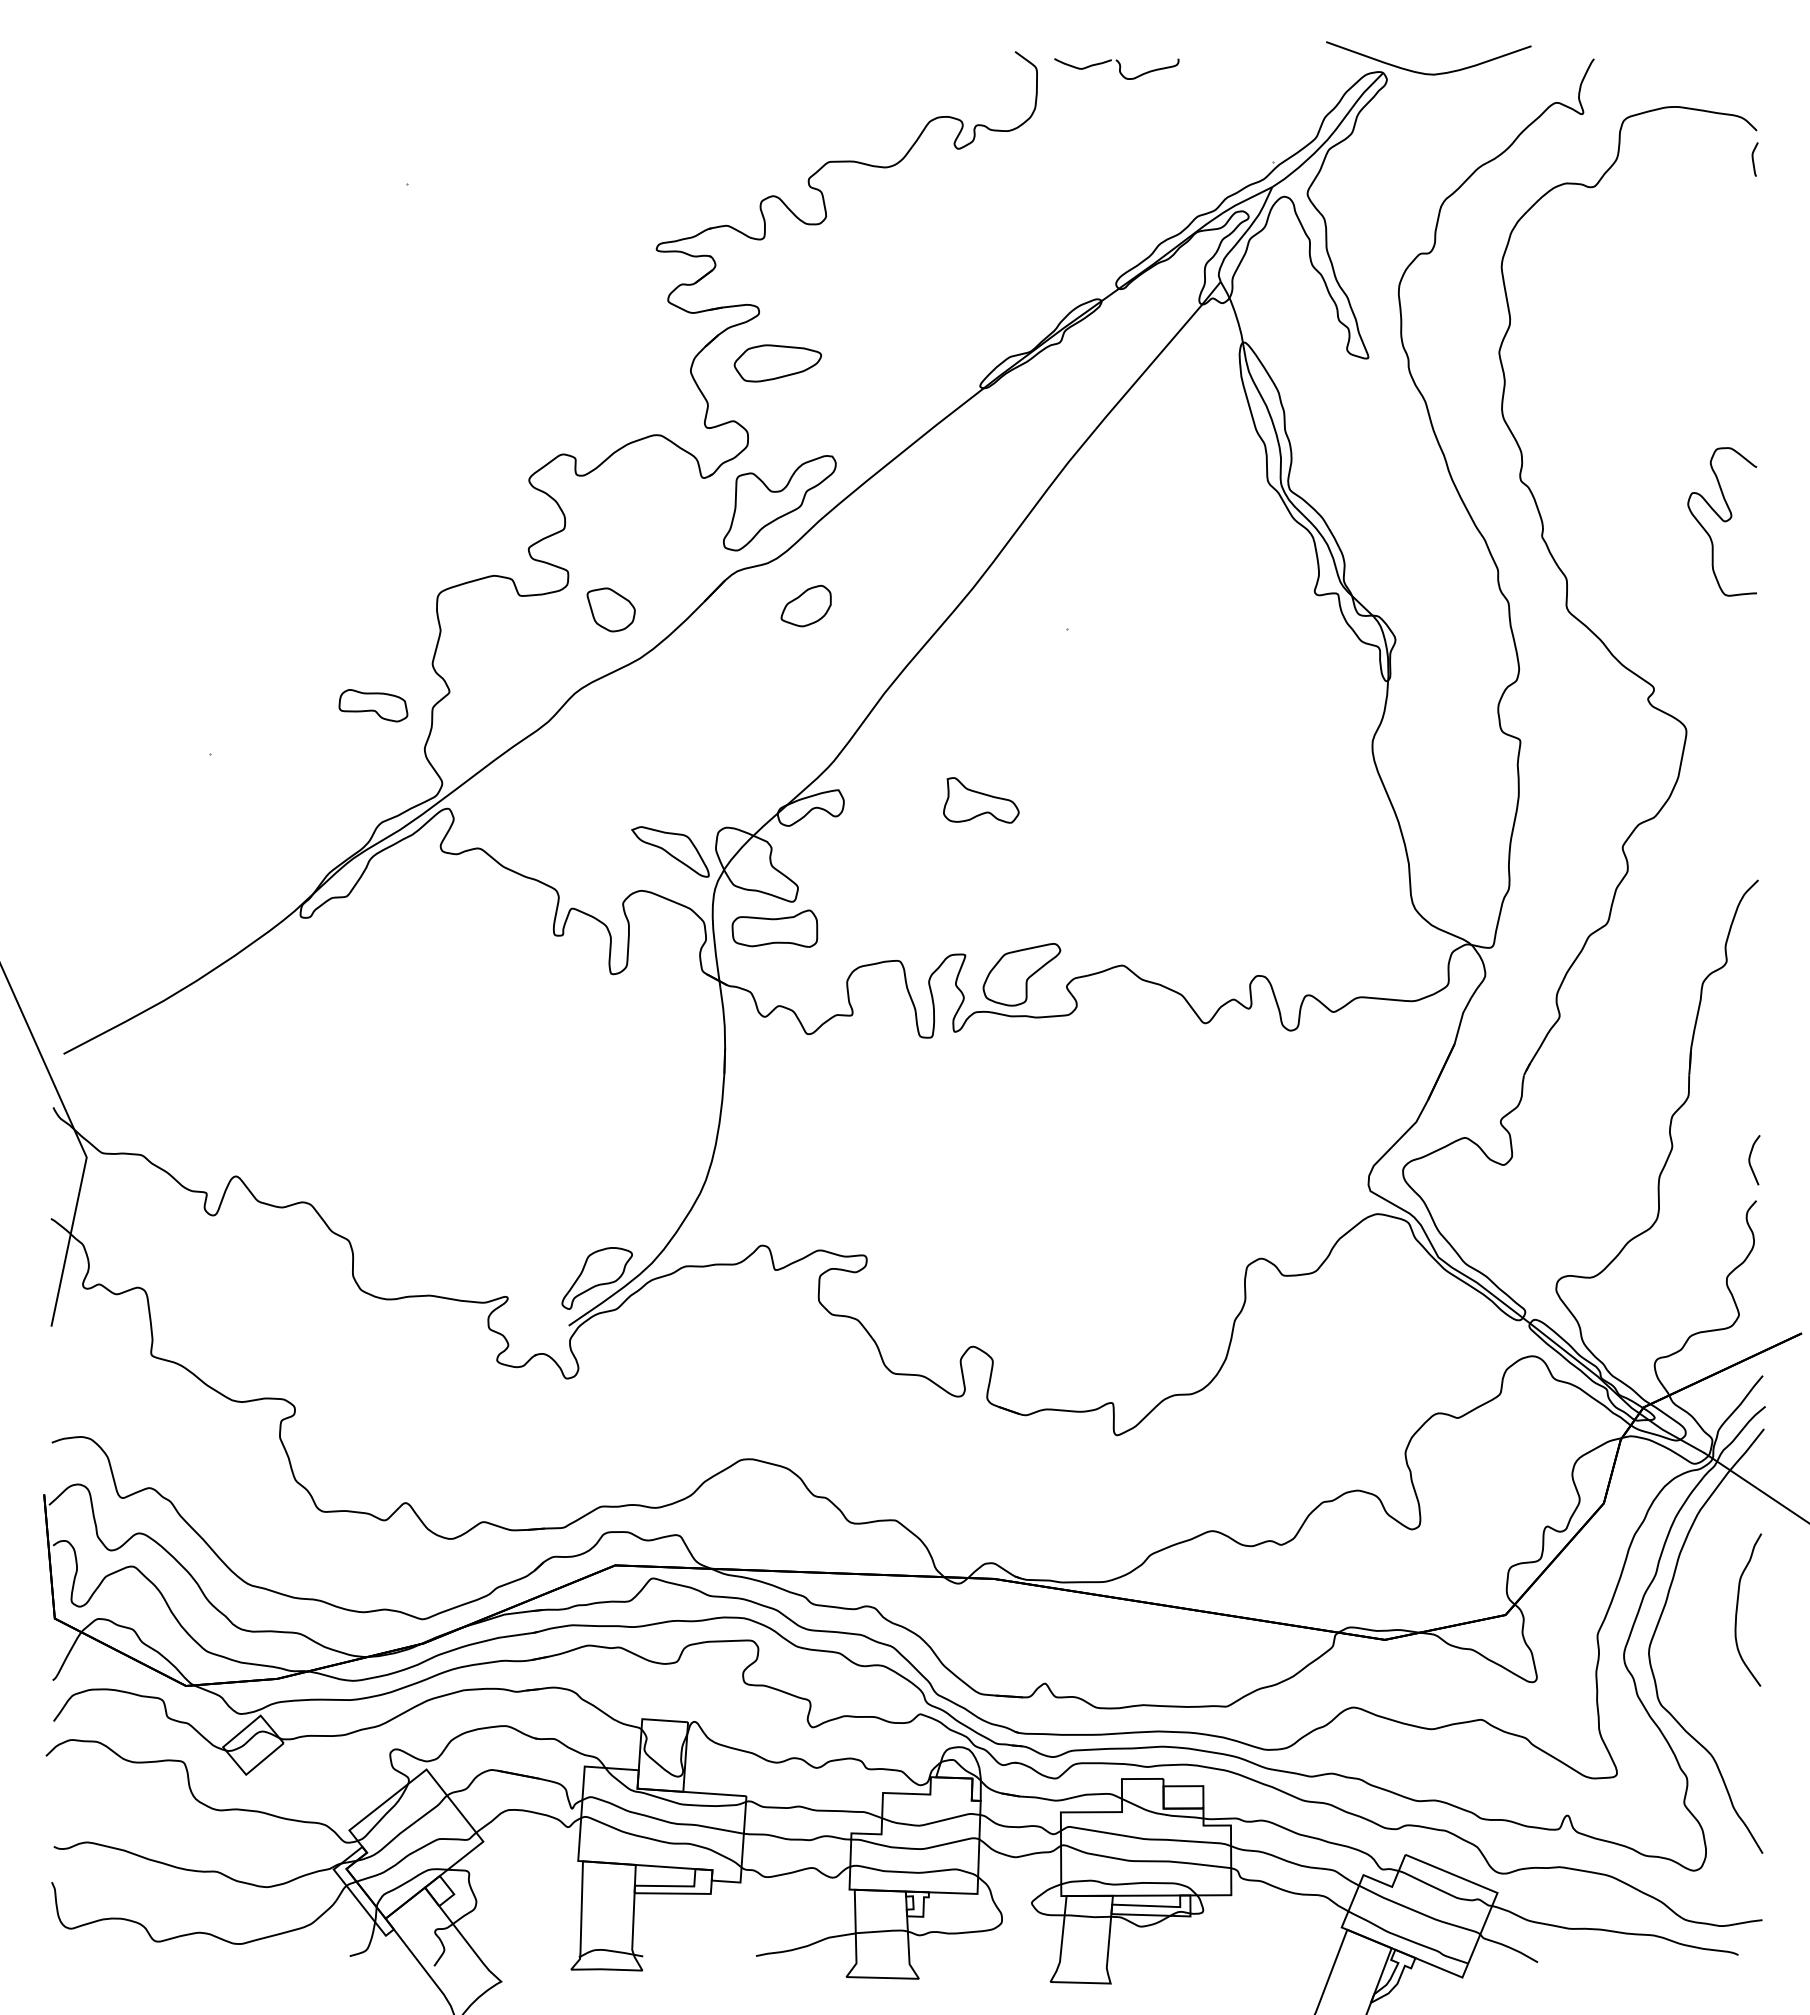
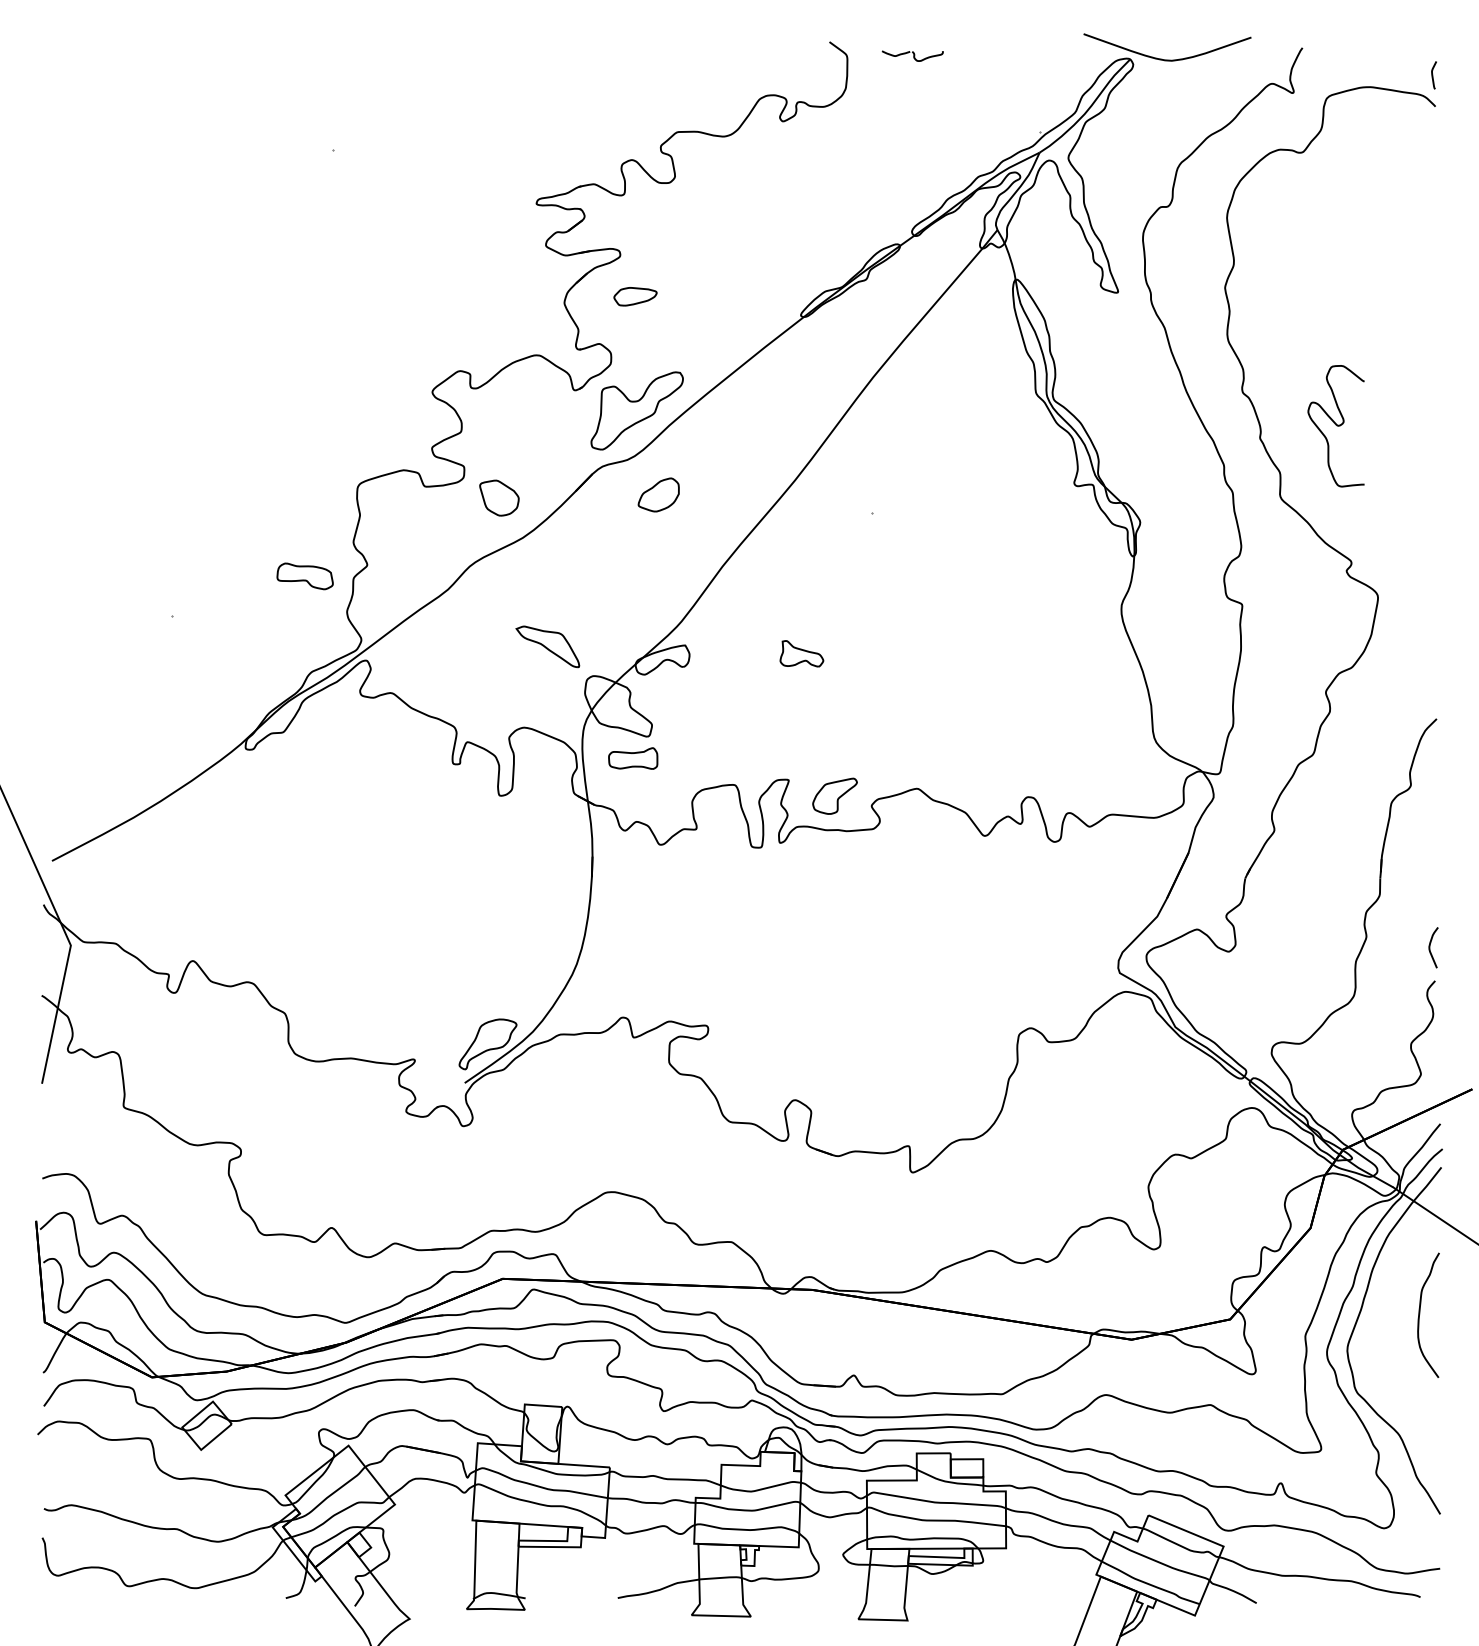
part: (1116, 68) -> (912, 55), size x0.6
curve: (1753, 159) -> (1432, 75), moved
part: (777, 363) -> (635, 296), size x0.6
curve: (1722, 521) -> (1336, 425), moved
part: (981, 800) -> (802, 653), size x0.7
part: (670, 851) -> (547, 646), moved
part: (774, 928) -> (632, 758), size x0.7
part: (1021, 974) -> (834, 796), size x0.7

